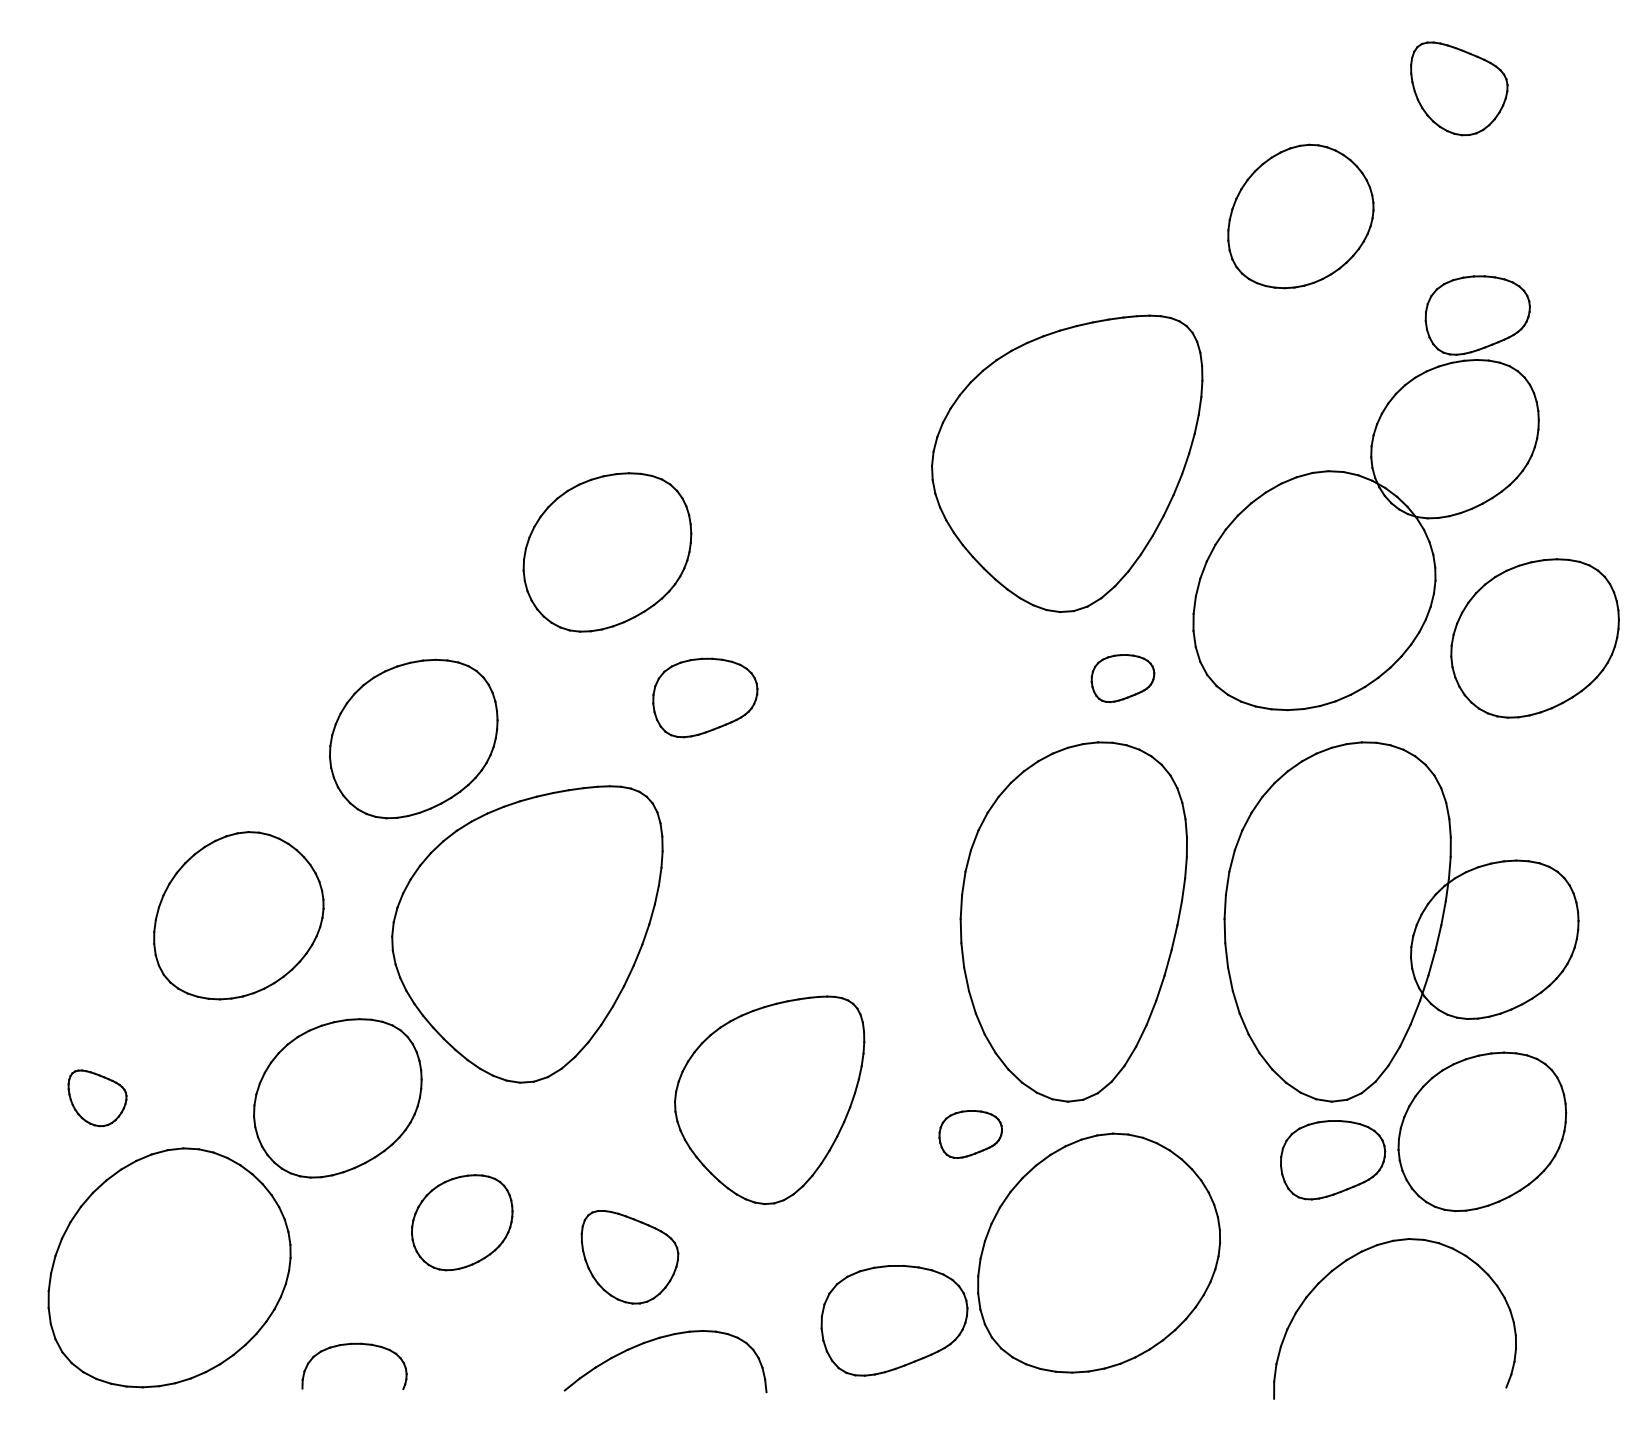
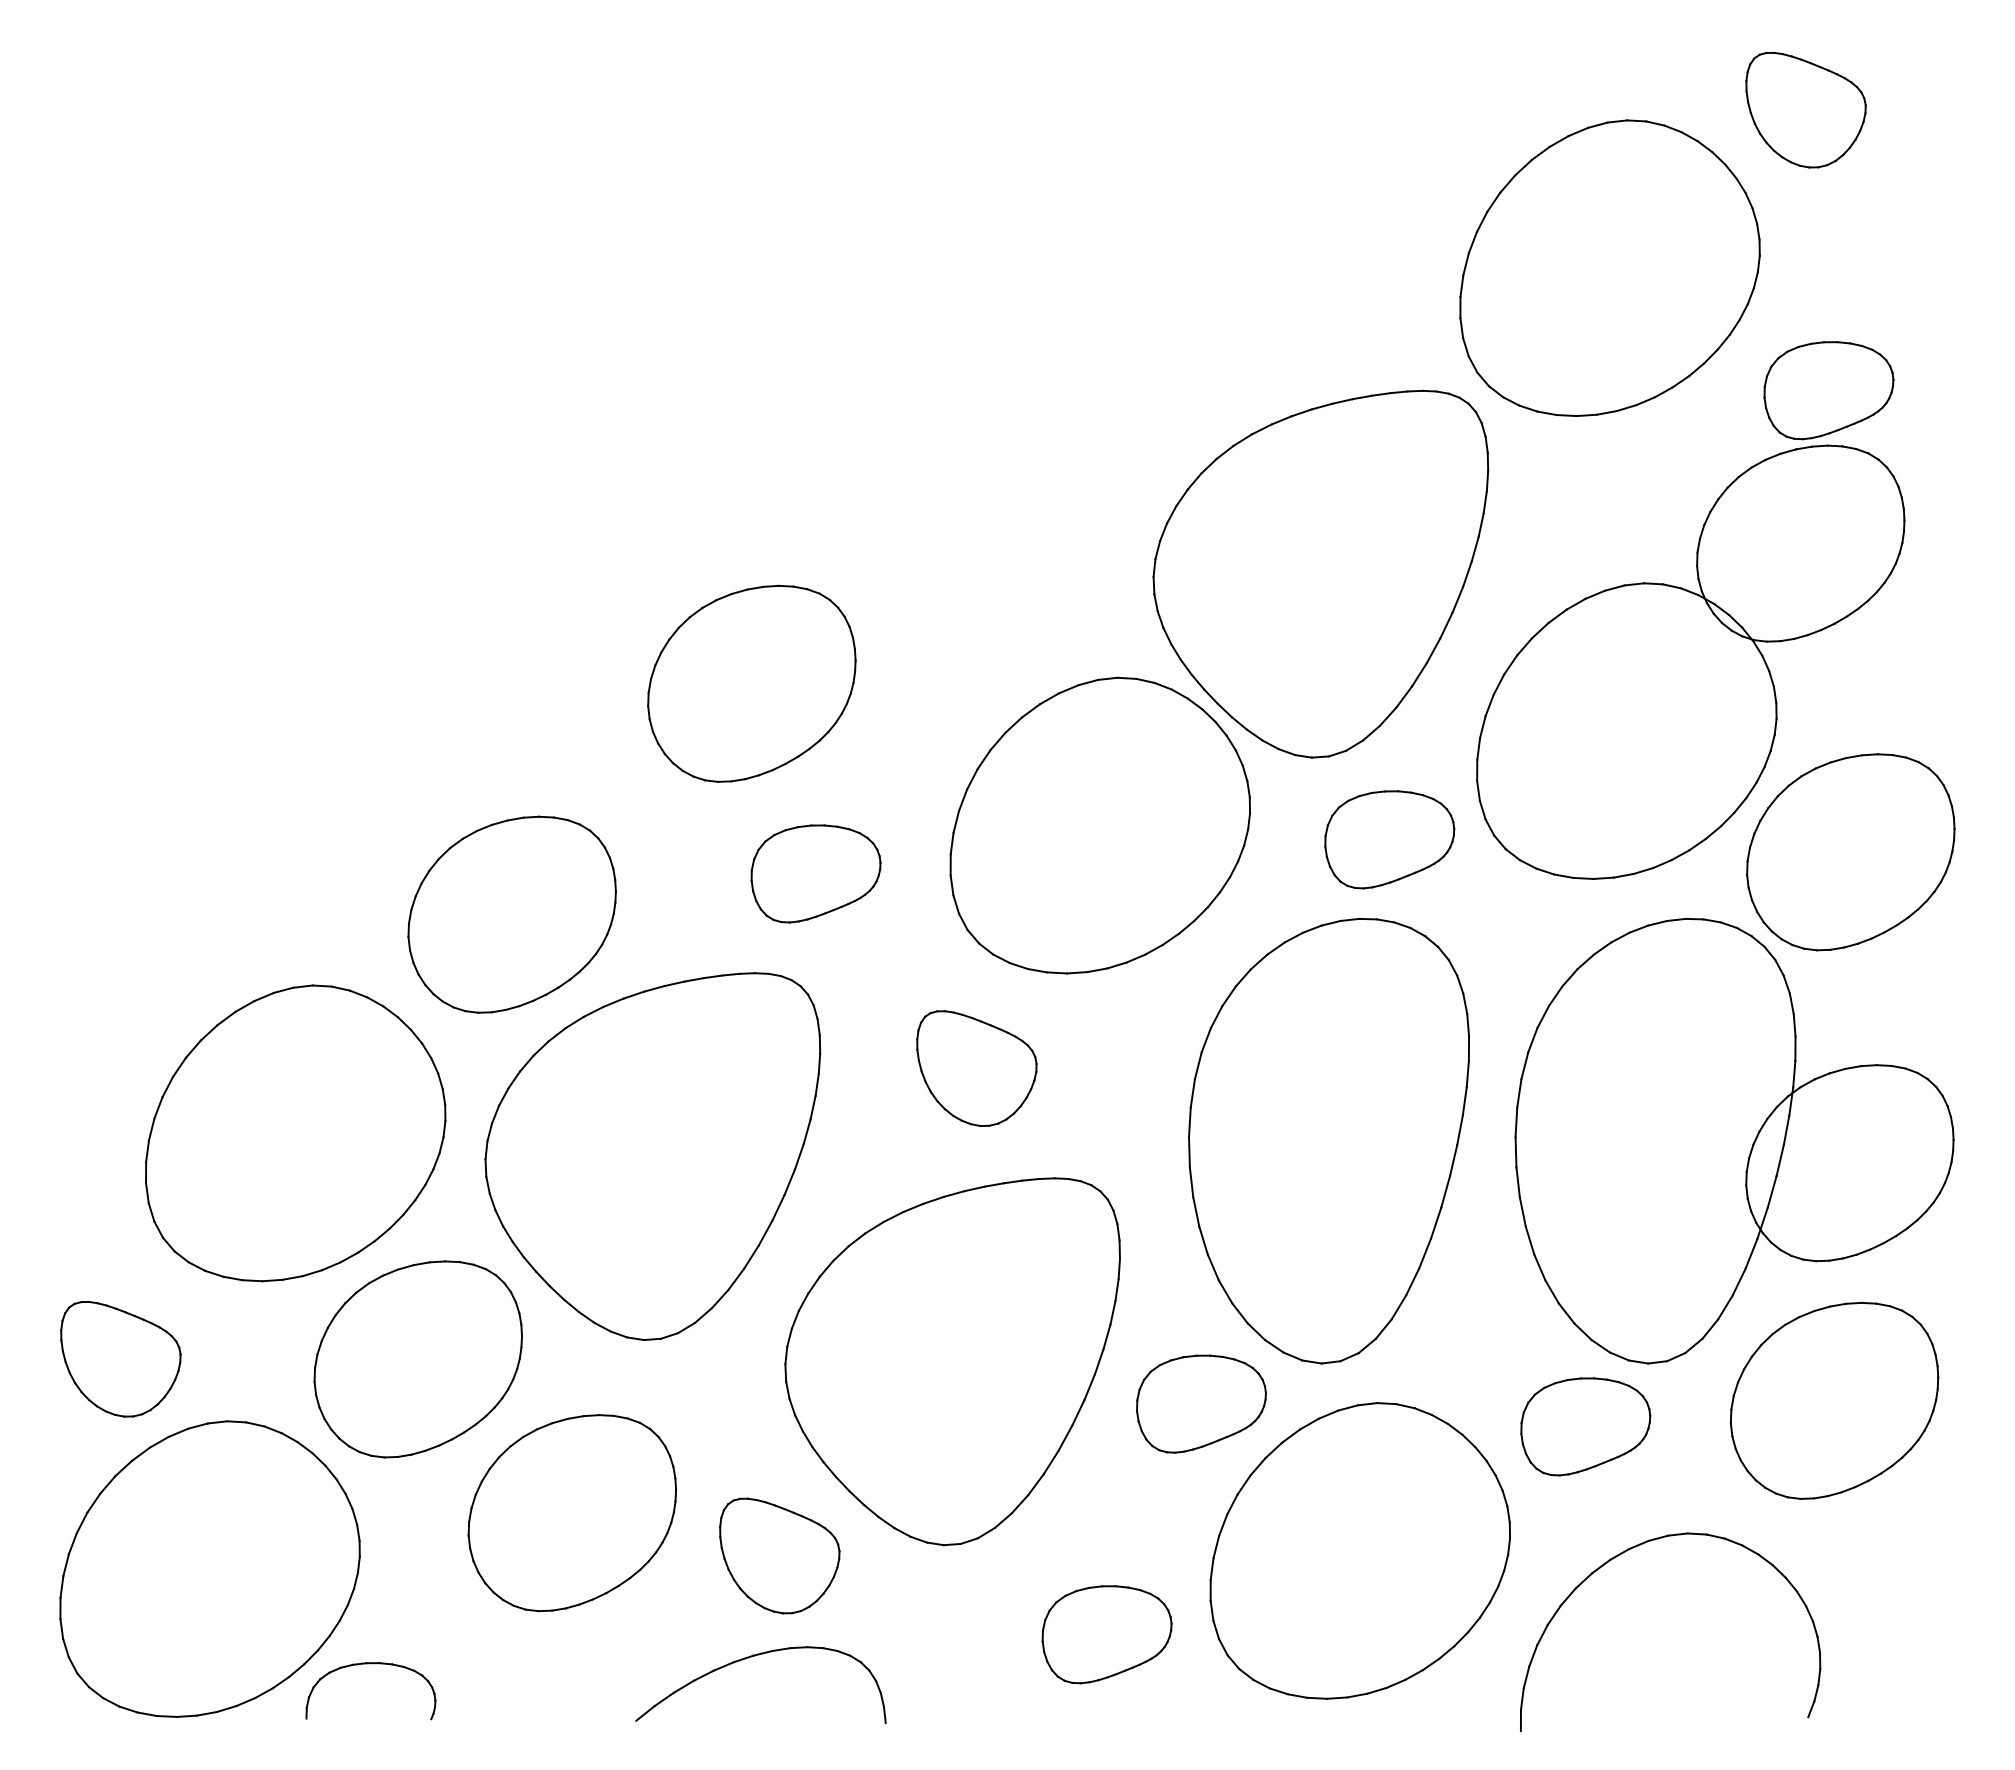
part: (1300, 215) -> (1609, 267), size x1.67
part: (1534, 638) -> (1850, 852), moved
part: (888, 666) -> (1099, 825), added
part: (1122, 678) -> (1389, 839), size x1.67
part: (704, 697) -> (815, 873), moved
part: (788, 863) -> (976, 1068), added
part: (238, 915) -> (295, 1133), size x1.43
part: (97, 1098) -> (120, 1359), size x1.67
part: (769, 1100) -> (952, 1361), size x1.43
part: (970, 1133) -> (1201, 1403), size x1.67
part: (1332, 1159) -> (1585, 1426), moved
part: (461, 1222) -> (571, 1513), size x1.67
part: (1361, 1252) -> (1629, 1550), moved
part: (894, 1320) -> (1106, 1634), size x0.71
part: (661, 1338) -> (755, 1656), moved
part: (354, 1344) -> (370, 1664), moved

